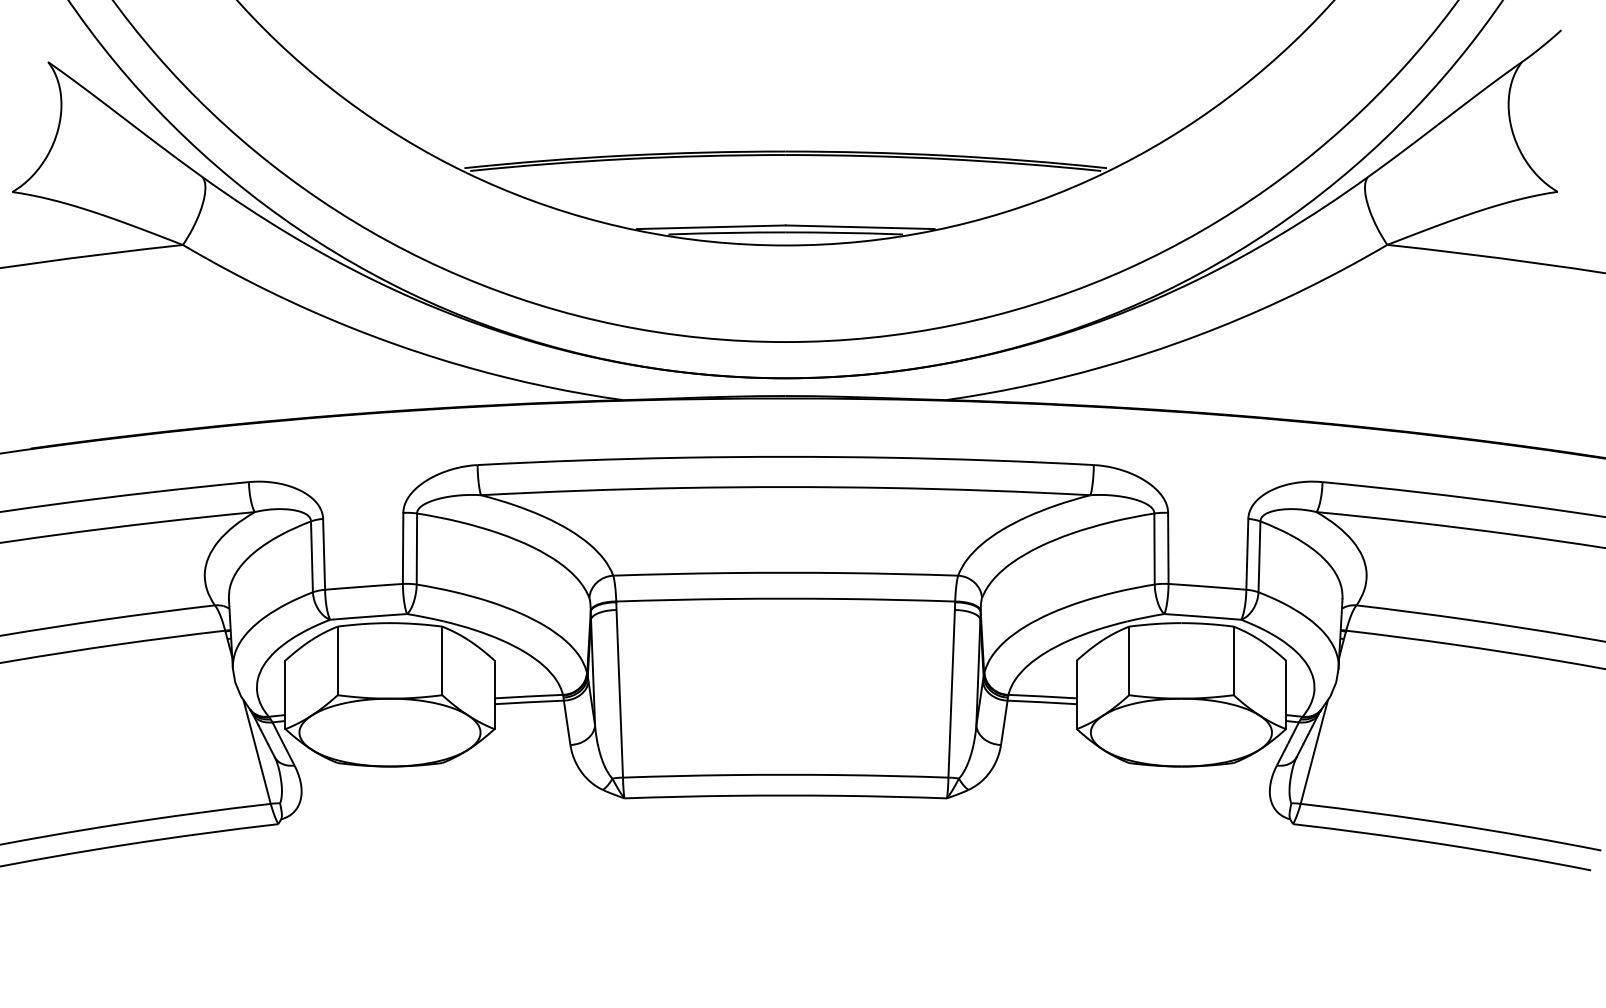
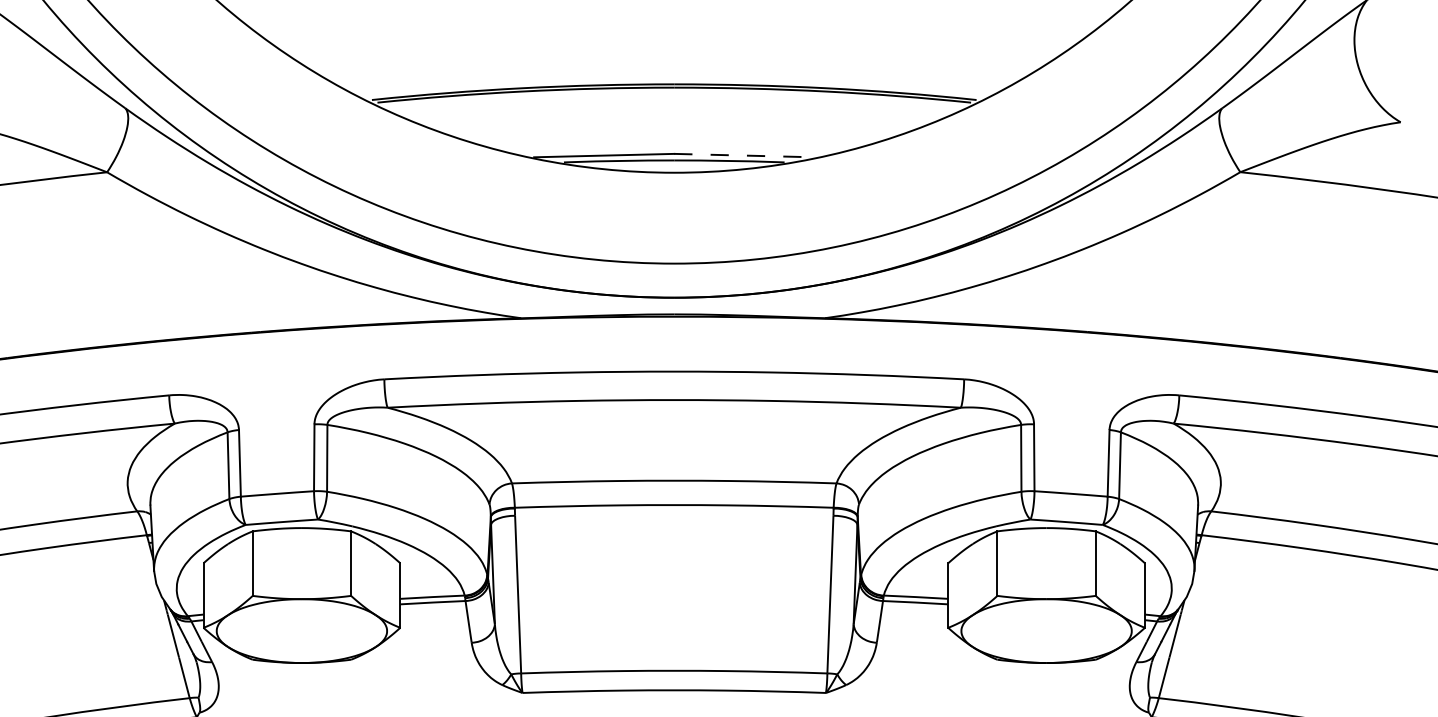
line: (860, 227) -> (744, 155), solid -> dashed

